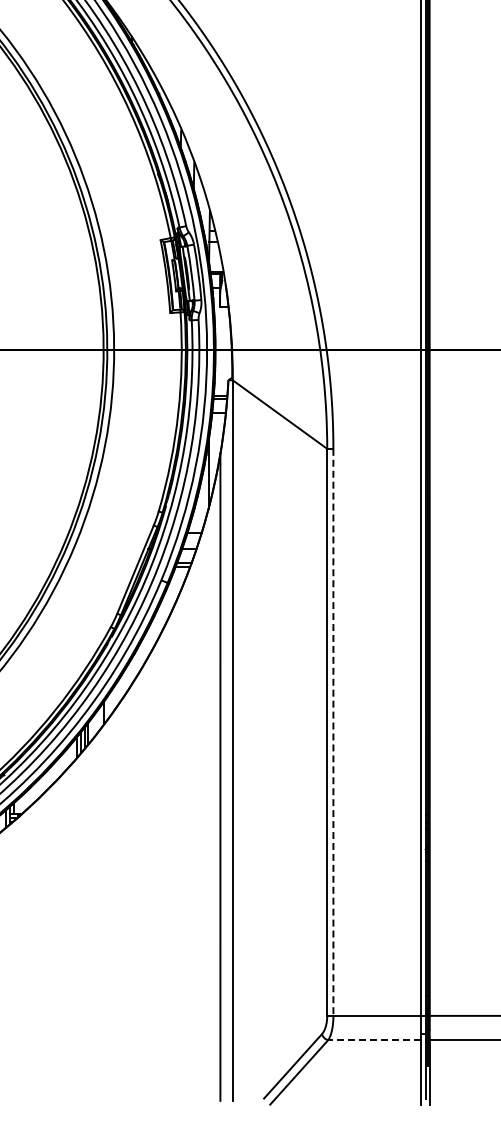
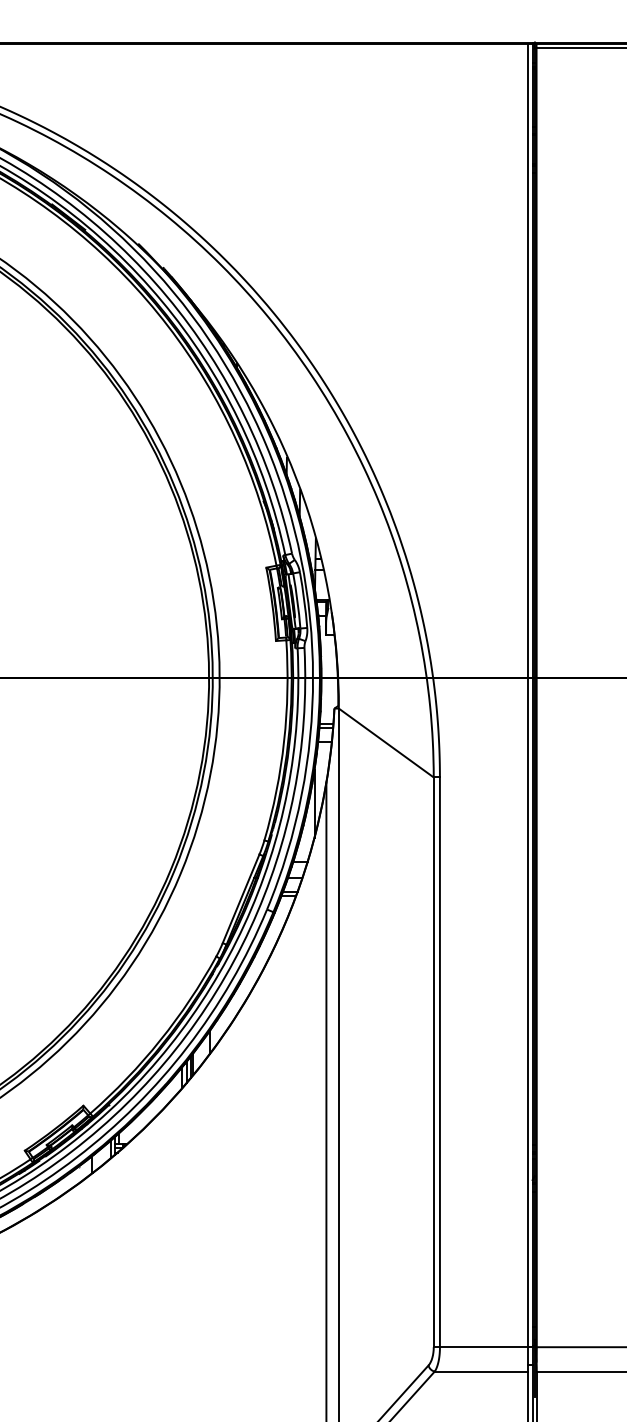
line: (332, 732) -> (439, 1062), dashed -> solid
line: (374, 1040) -> (481, 1371), dashed -> solid

